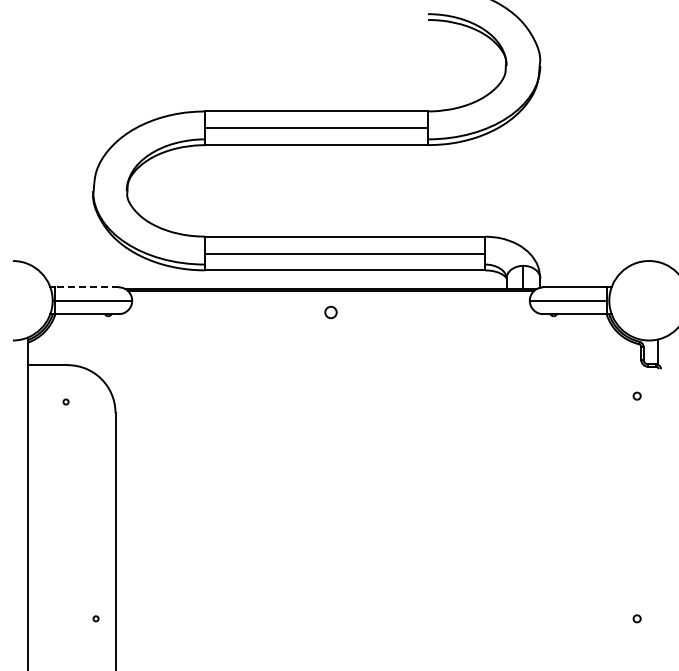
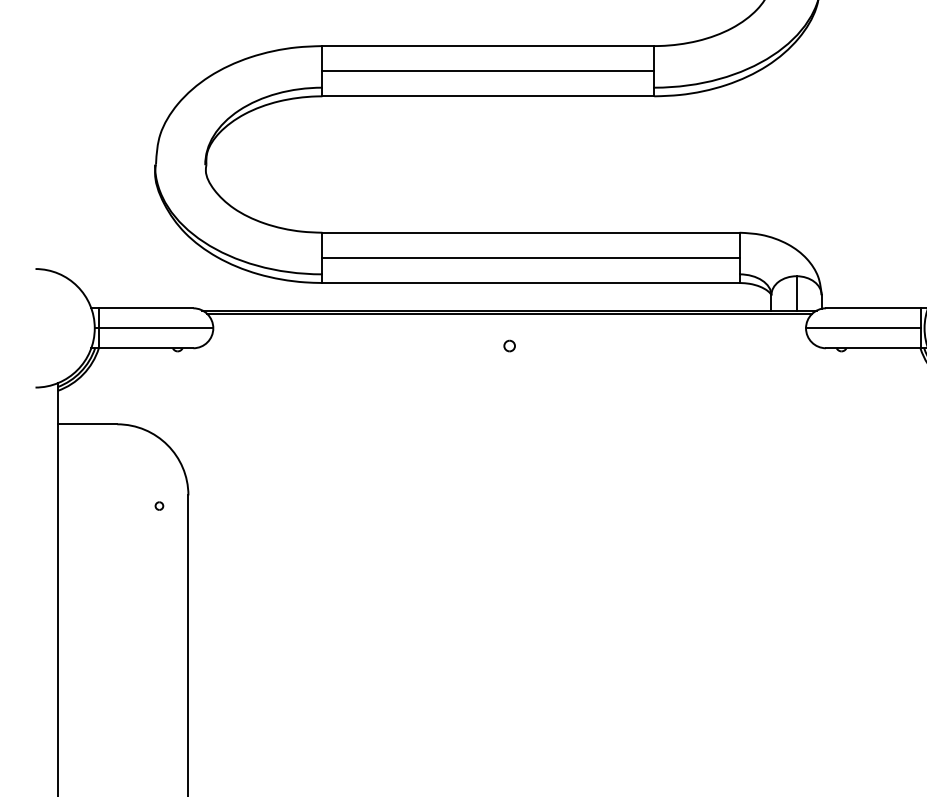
line: (87, 287) -> (146, 308), dashed -> solid
part: (330, 312) -> (508, 345), size x0.62
part: (65, 401) -> (158, 505), moved

